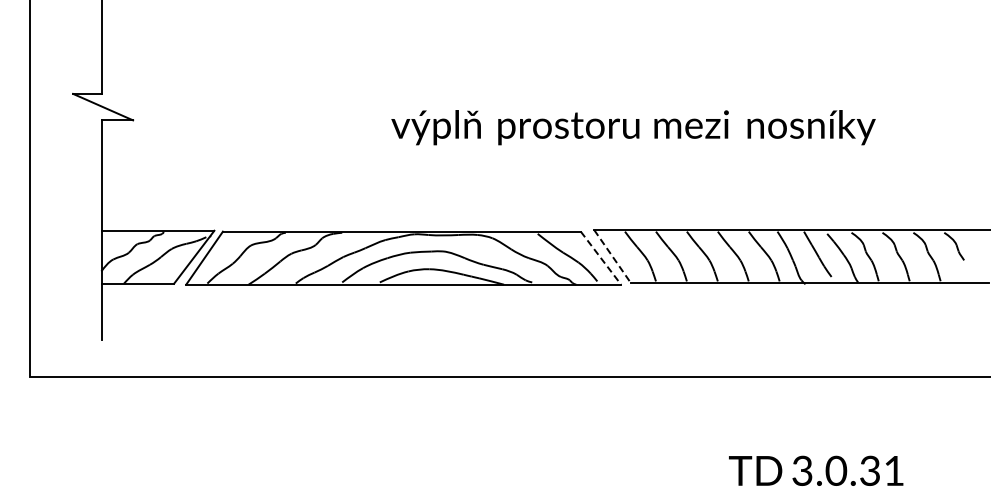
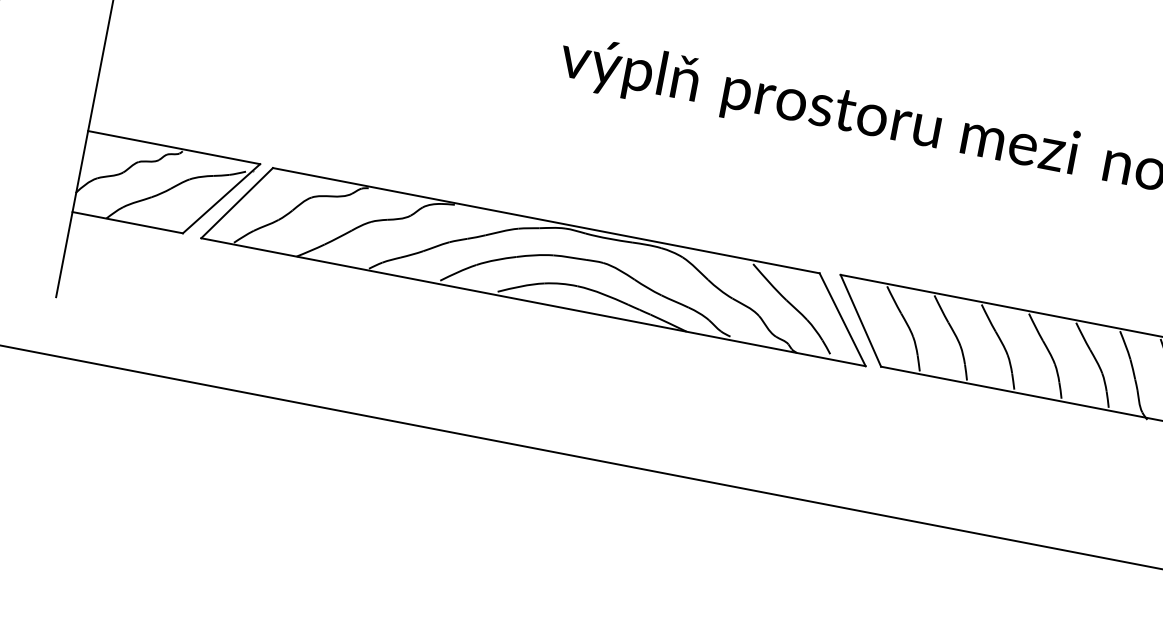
line: (612, 257) -> (860, 322), dashed -> solid
line: (601, 258) -> (843, 320), dashed -> solid

